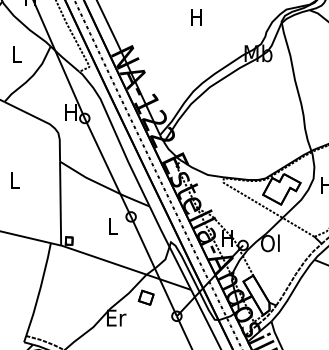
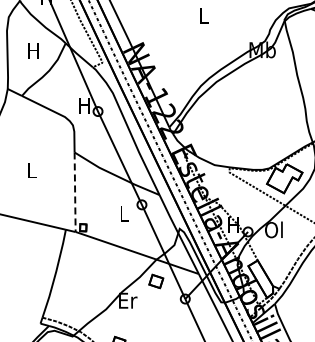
text: (196, 17) -> (203, 15), H -> L
text: (16, 54) -> (33, 50), L -> H
line: (61, 203) -> (75, 192), solid -> dashed

